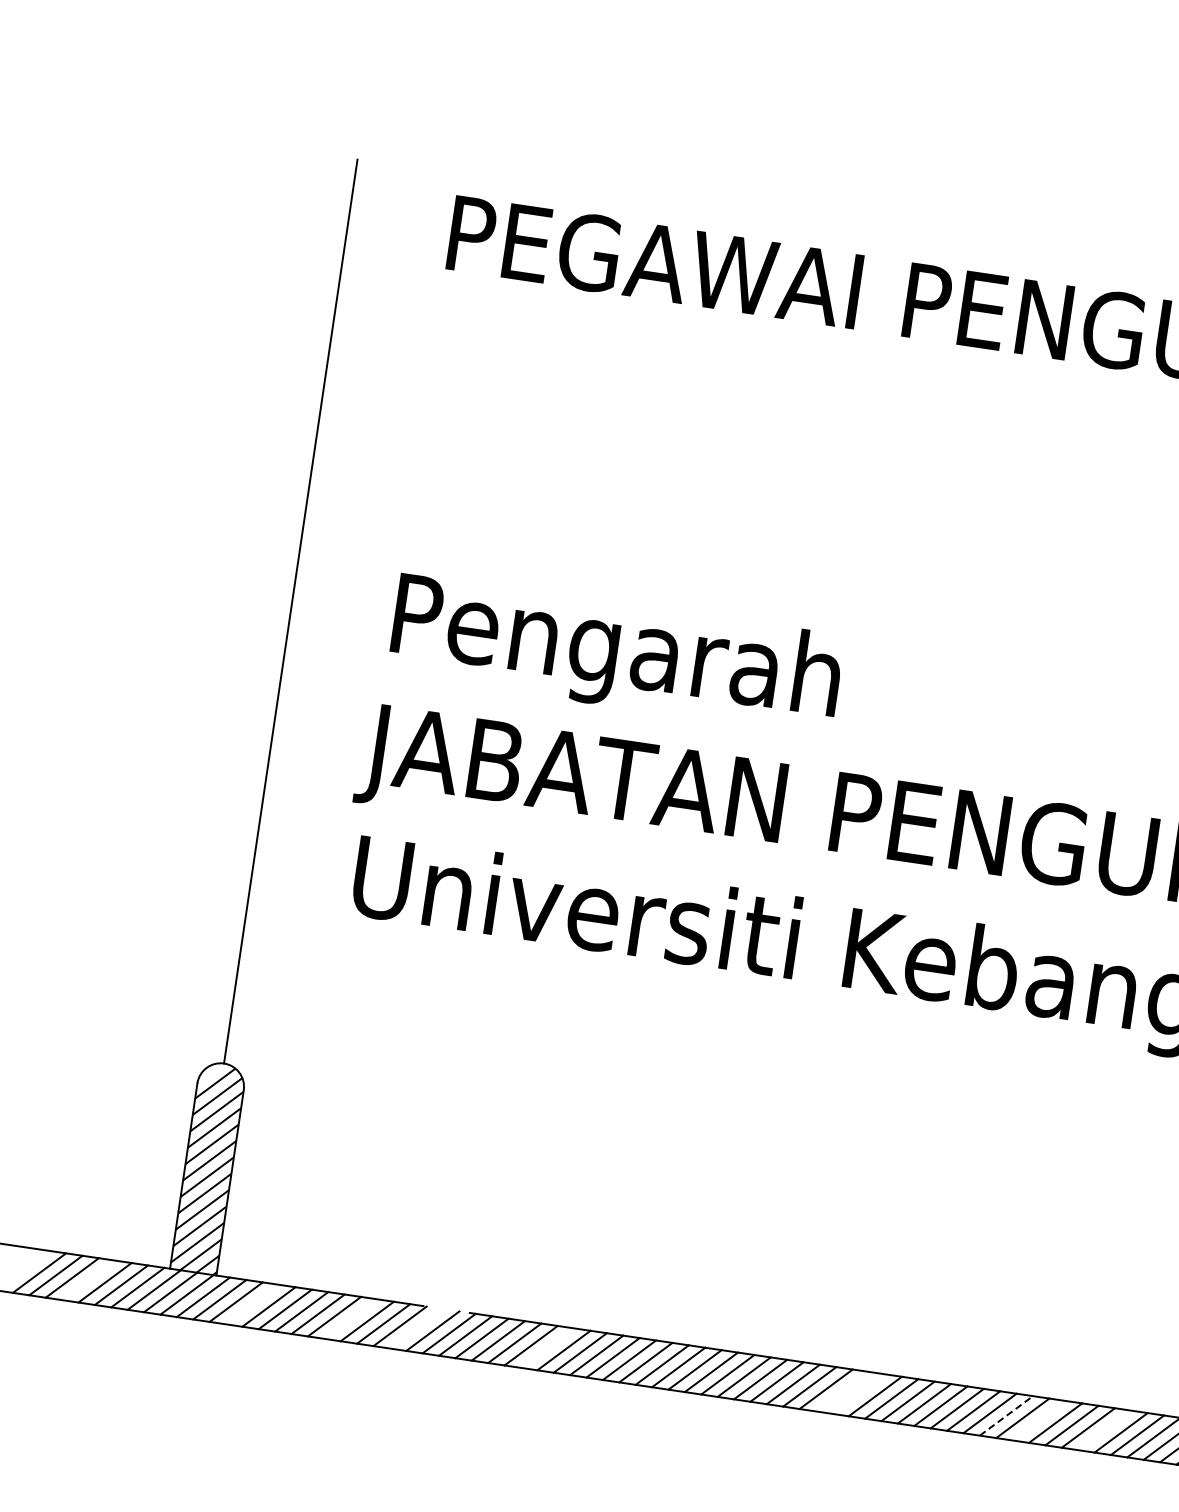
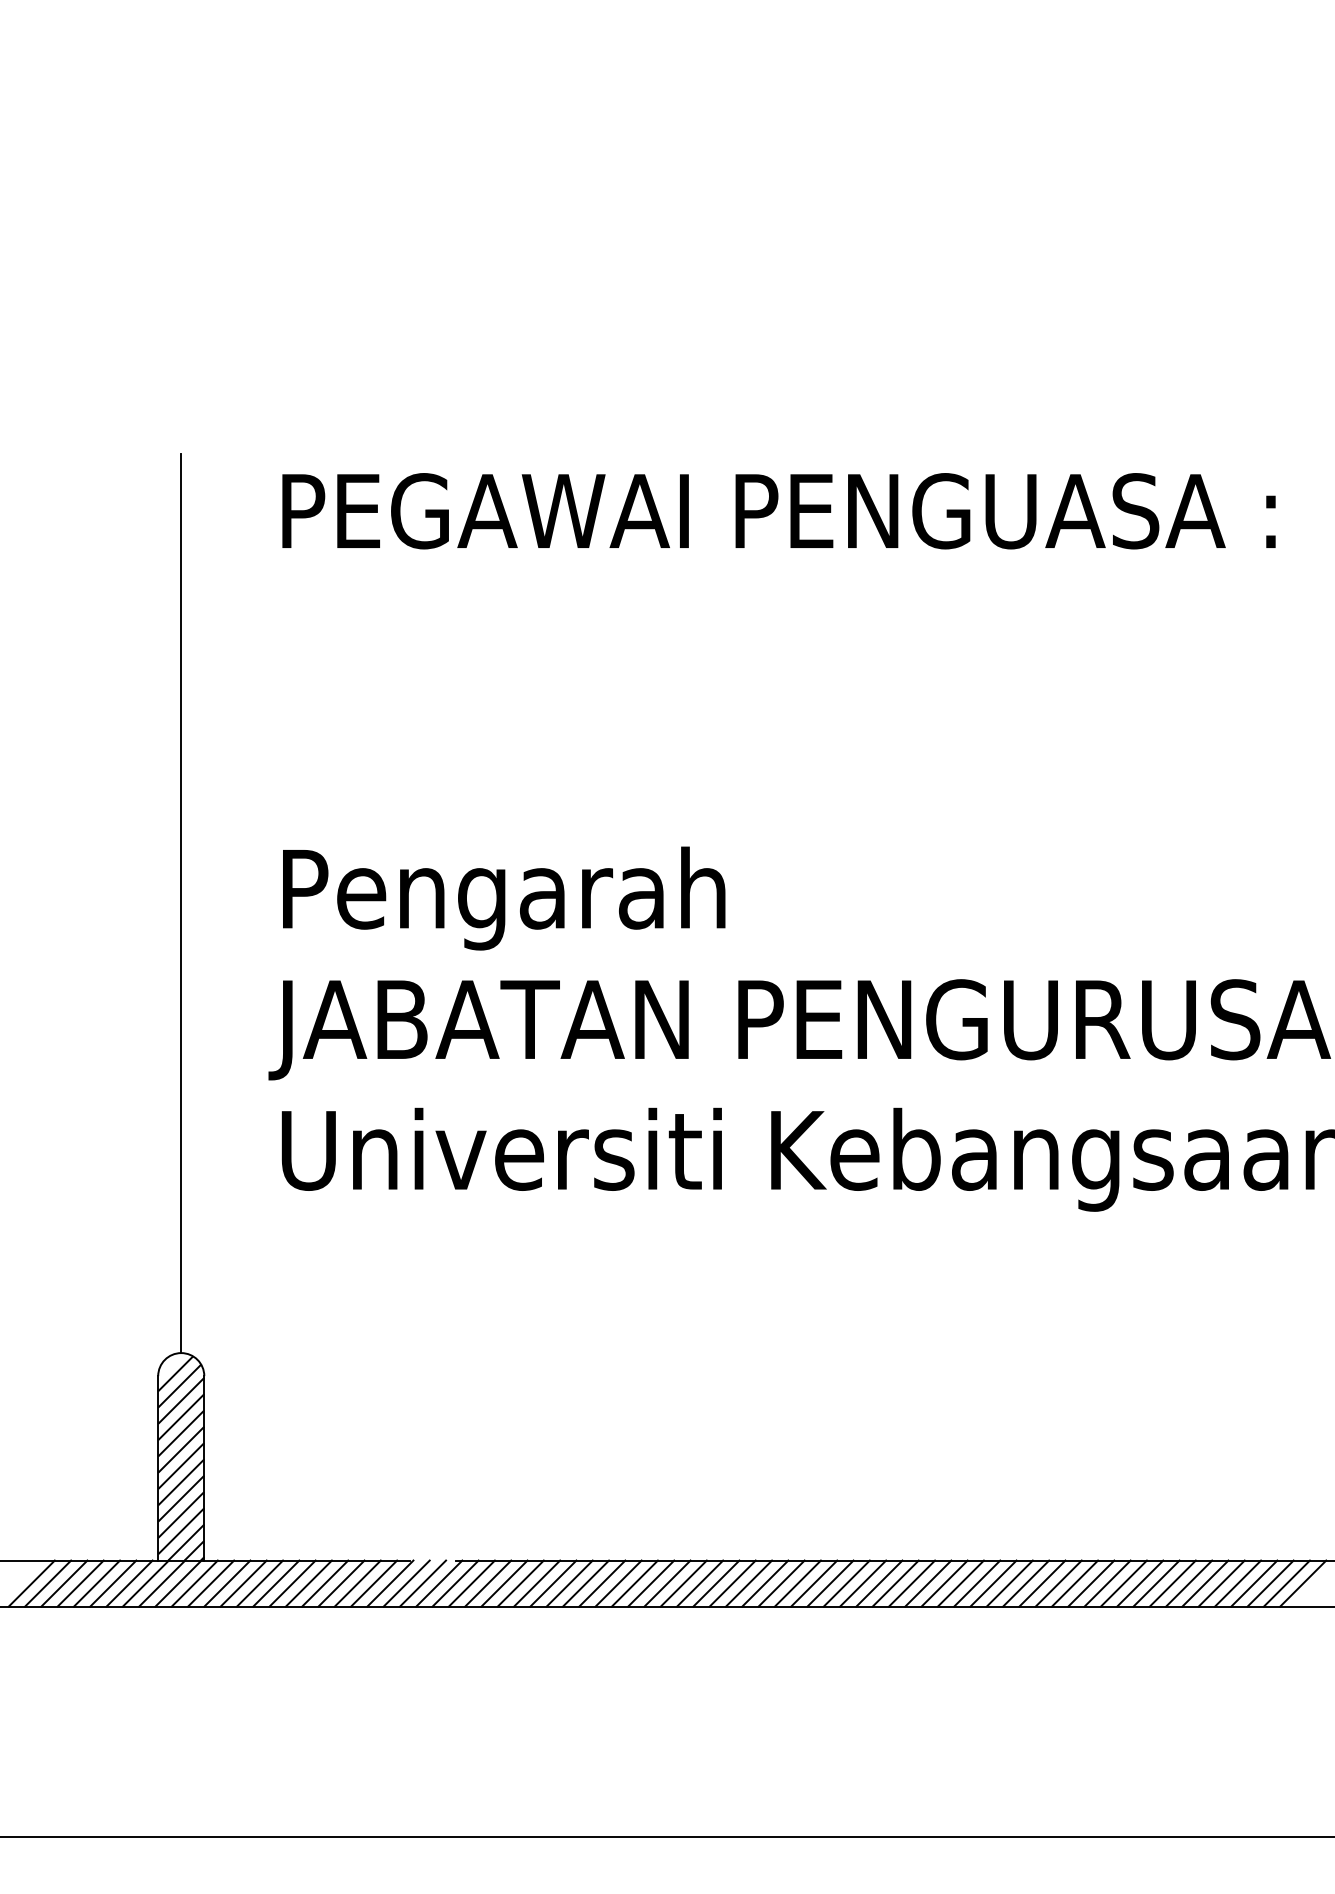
line: (88, 1280) -> (80, 1583), added
line: (252, 1304) -> (243, 1583), added
line: (350, 1318) -> (341, 1583), added
line: (416, 1328) -> (406, 1583), added
line: (547, 1348) -> (537, 1583), added
line: (842, 1391) -> (830, 1583), added
line: (858, 1393) -> (846, 1583), added
line: (1006, 1415) -> (993, 1583), dashed -> solid
line: (1039, 1420) -> (1026, 1583), added
line: (1104, 1430) -> (1091, 1583), added

